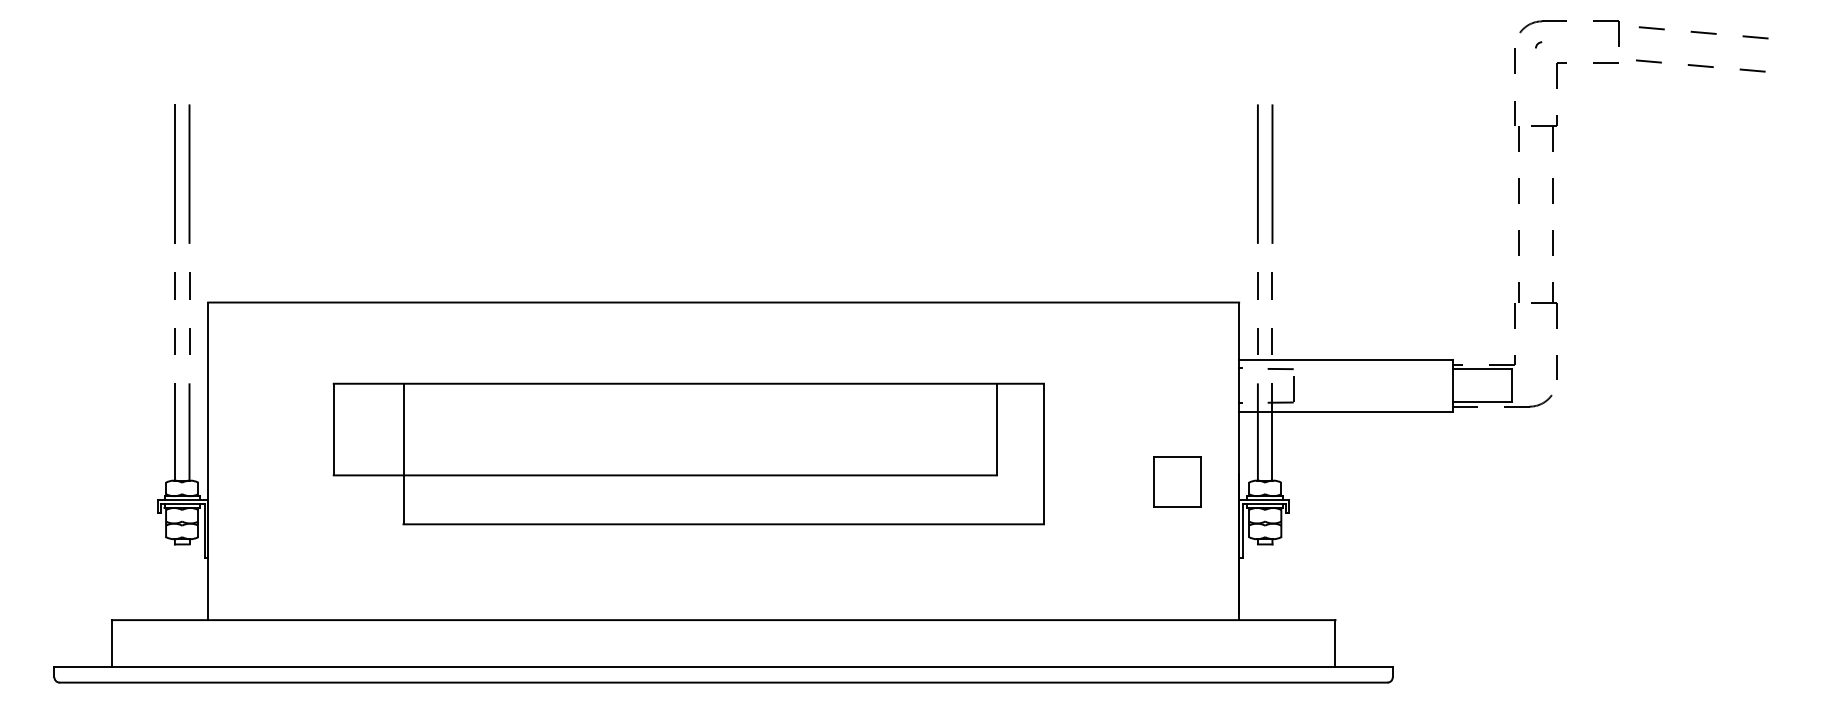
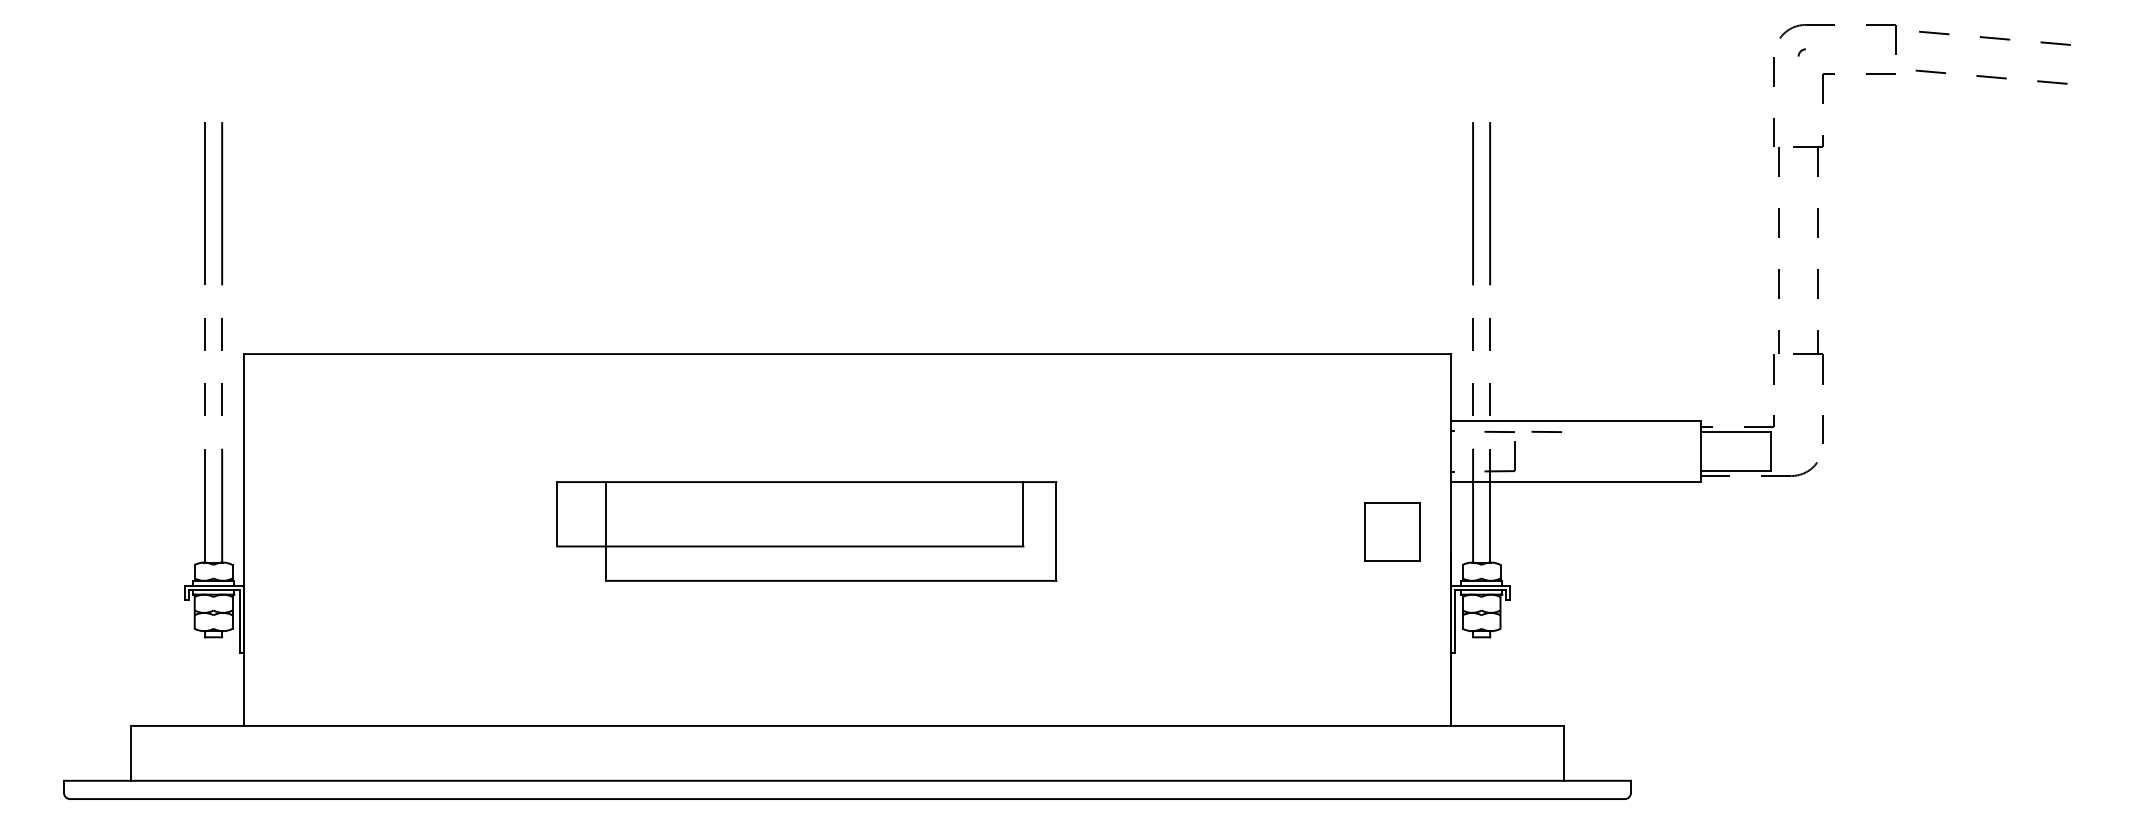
line: (1320, 368) -> (1546, 431), added
part: (688, 454) -> (806, 531), size x0.6
part: (1177, 481) -> (1392, 531), moved

